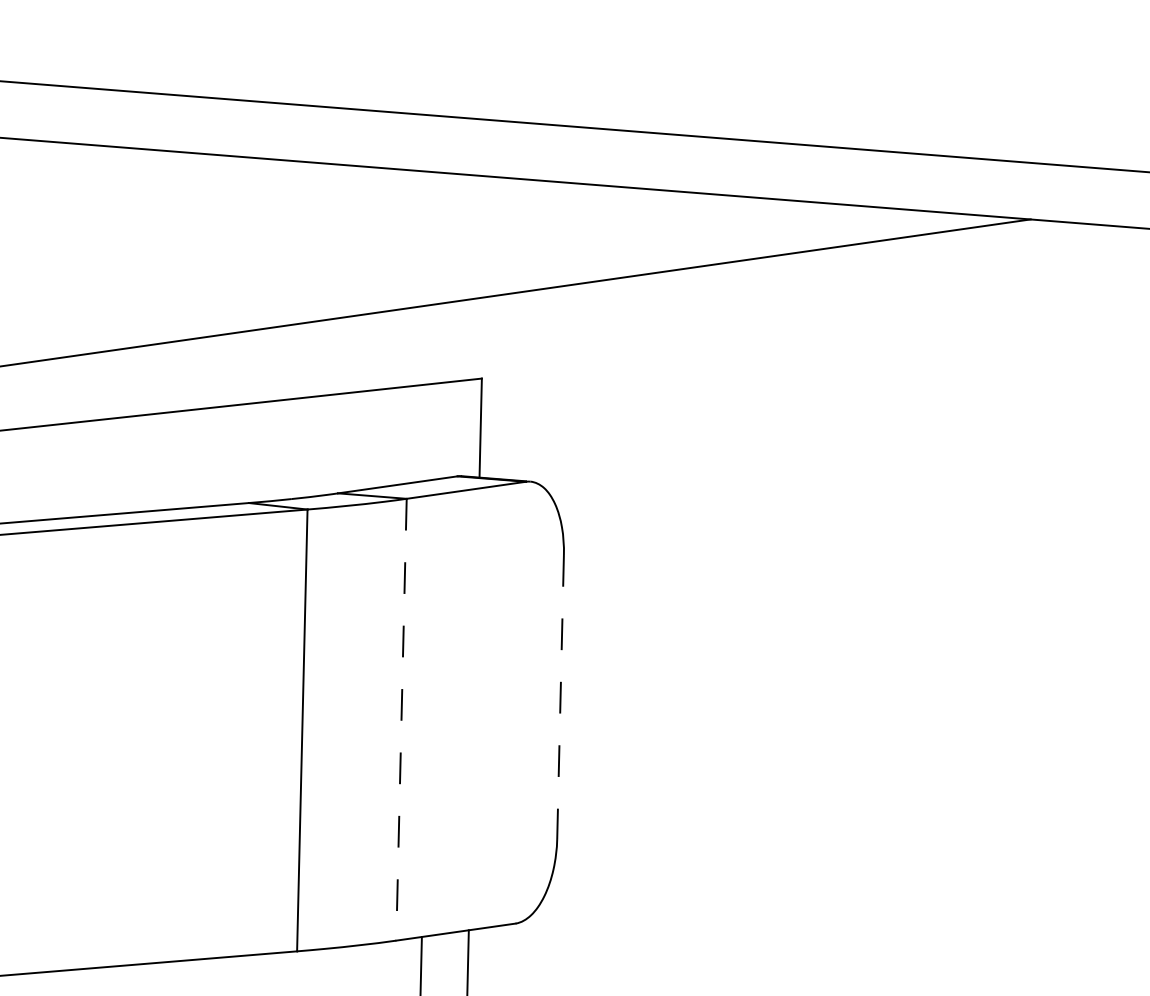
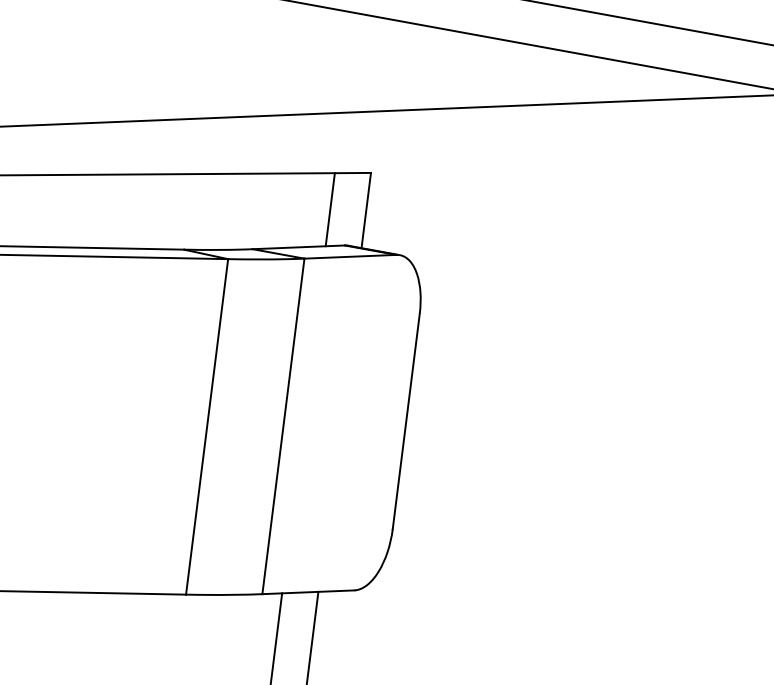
line: (433, 431) -> (330, 209), added
line: (560, 697) -> (406, 421), dashed -> solid
line: (401, 719) -> (283, 426), dashed -> solid

